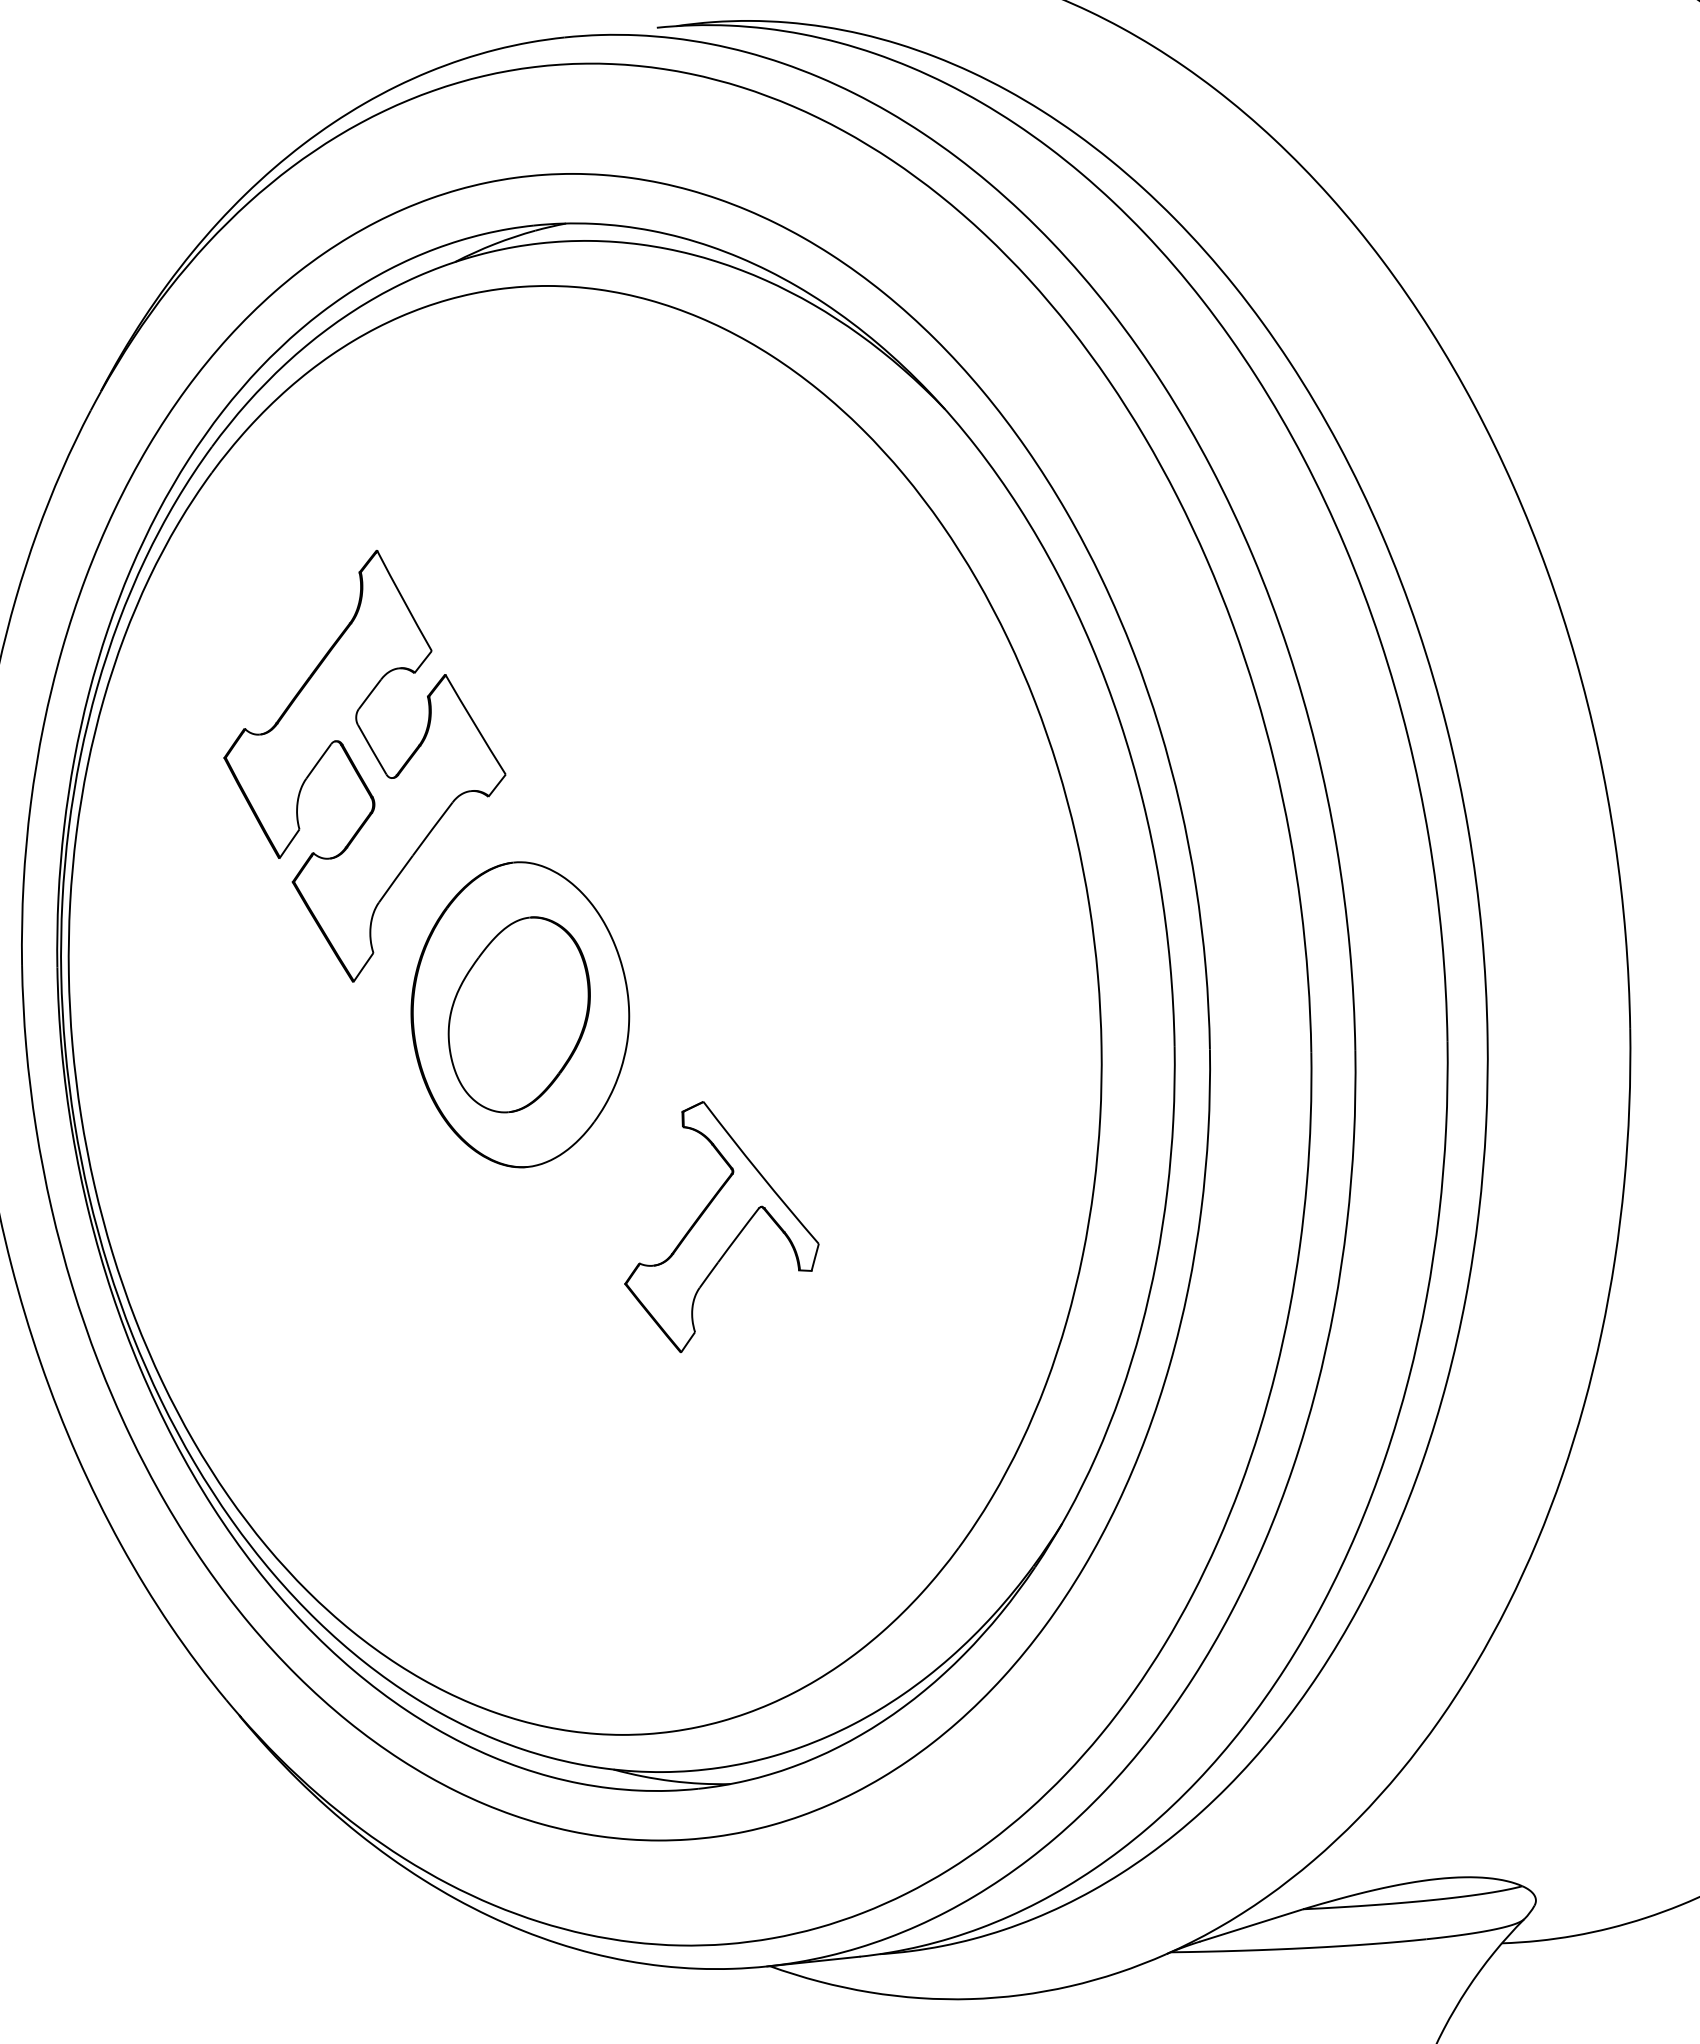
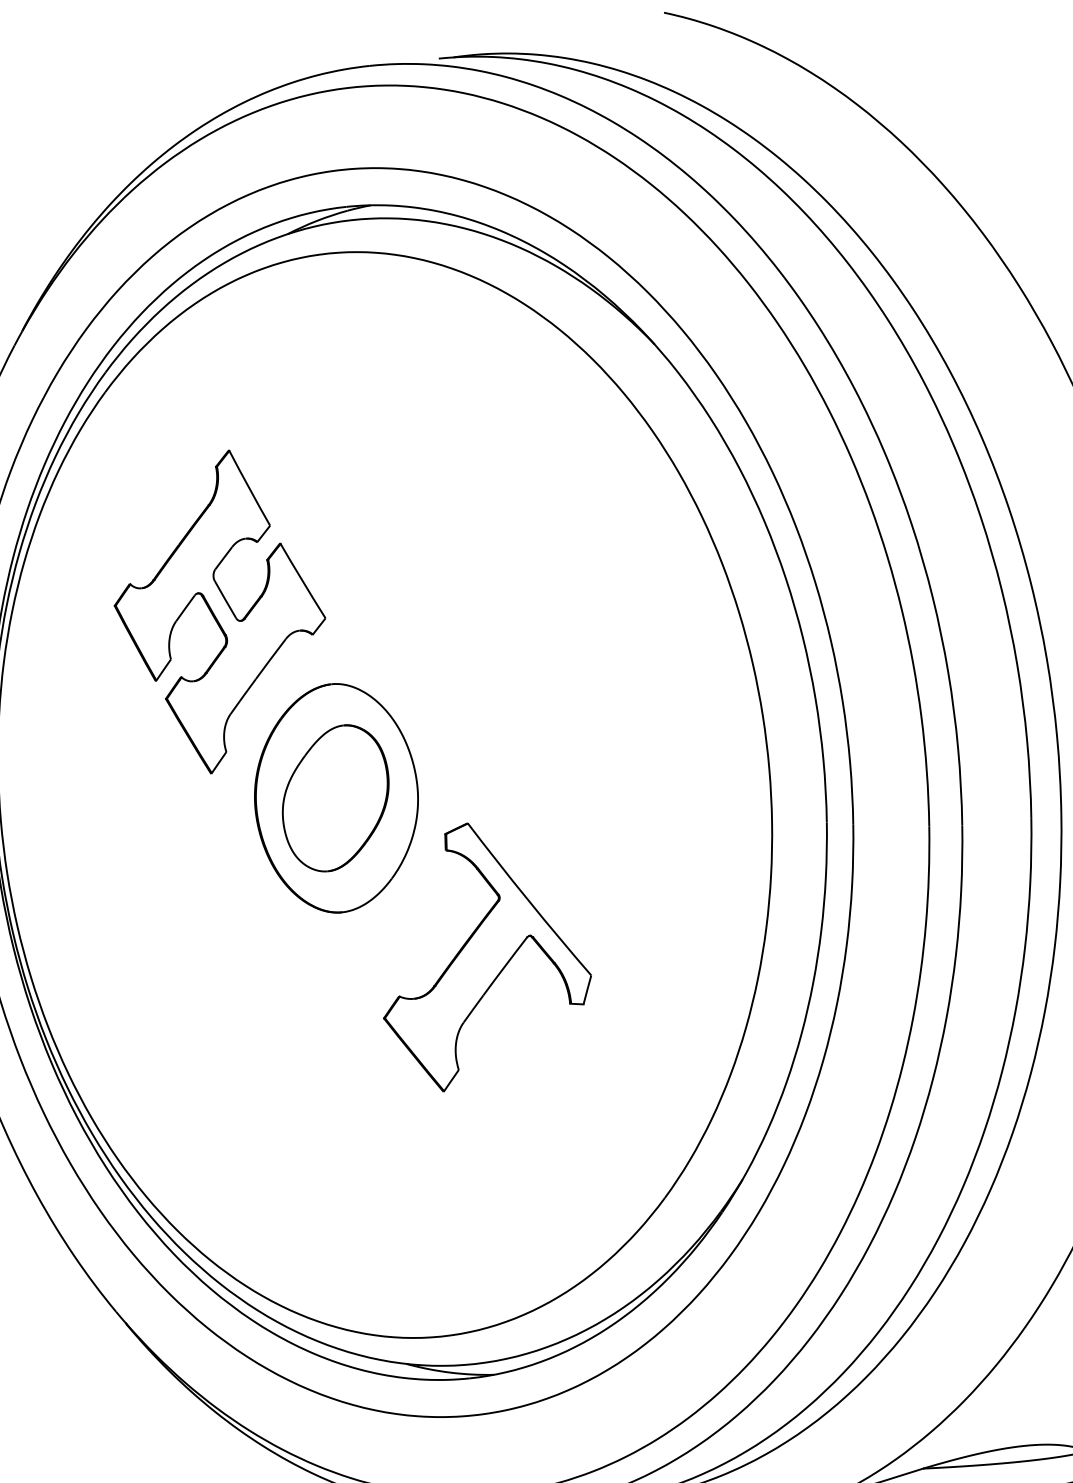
part: (721, 1226) -> (487, 956), size x1.43

